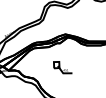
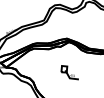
part: (62, 67) -> (69, 72), moved

